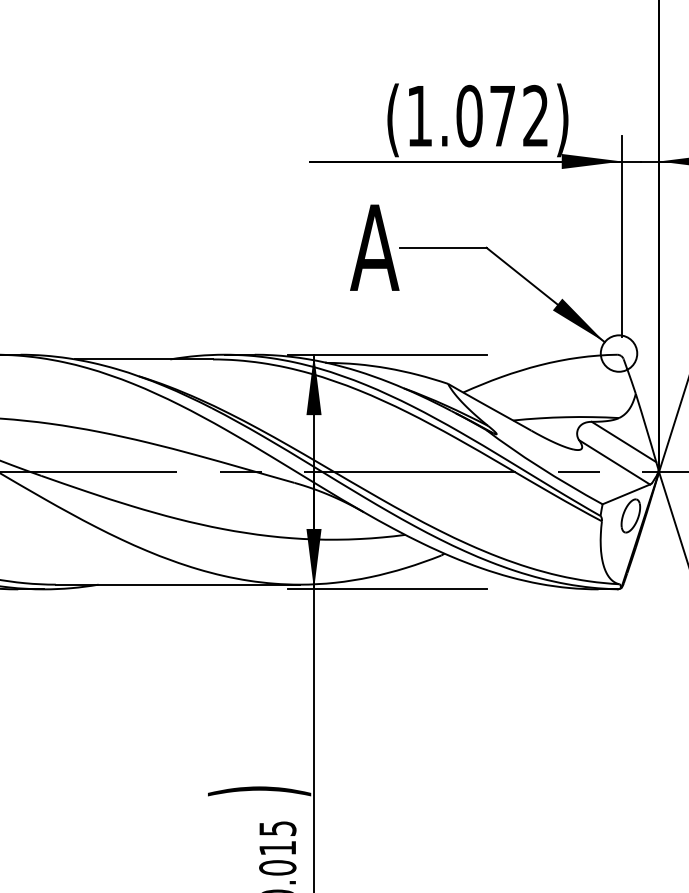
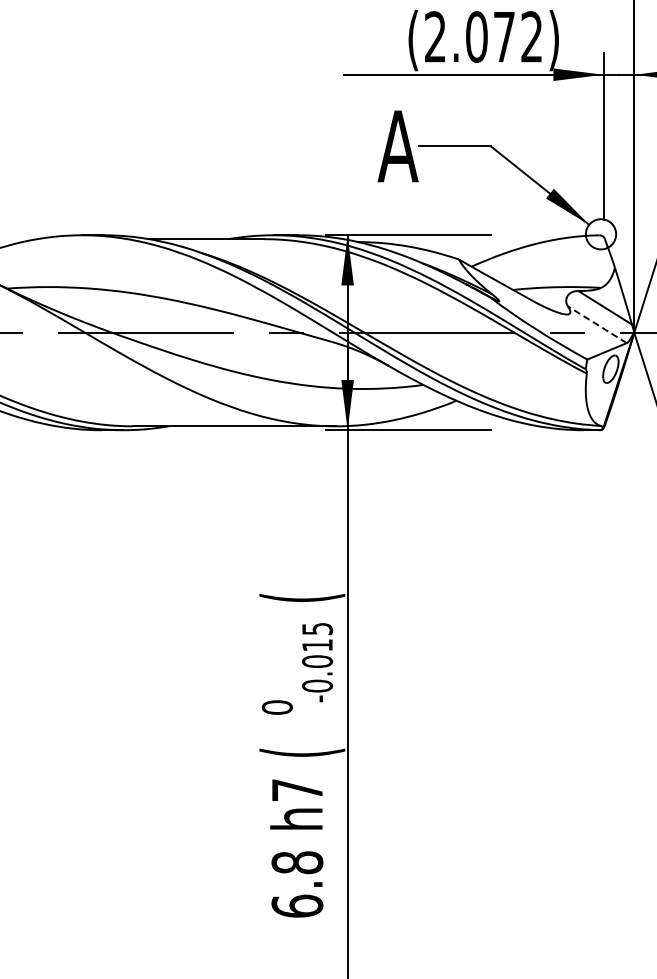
text: (419, 115) -> (435, 36), (1.072) -> (2.072)
line: (614, 462) -> (597, 324), solid -> dashed
text: (259, 790) -> (302, 597), ) -> (

